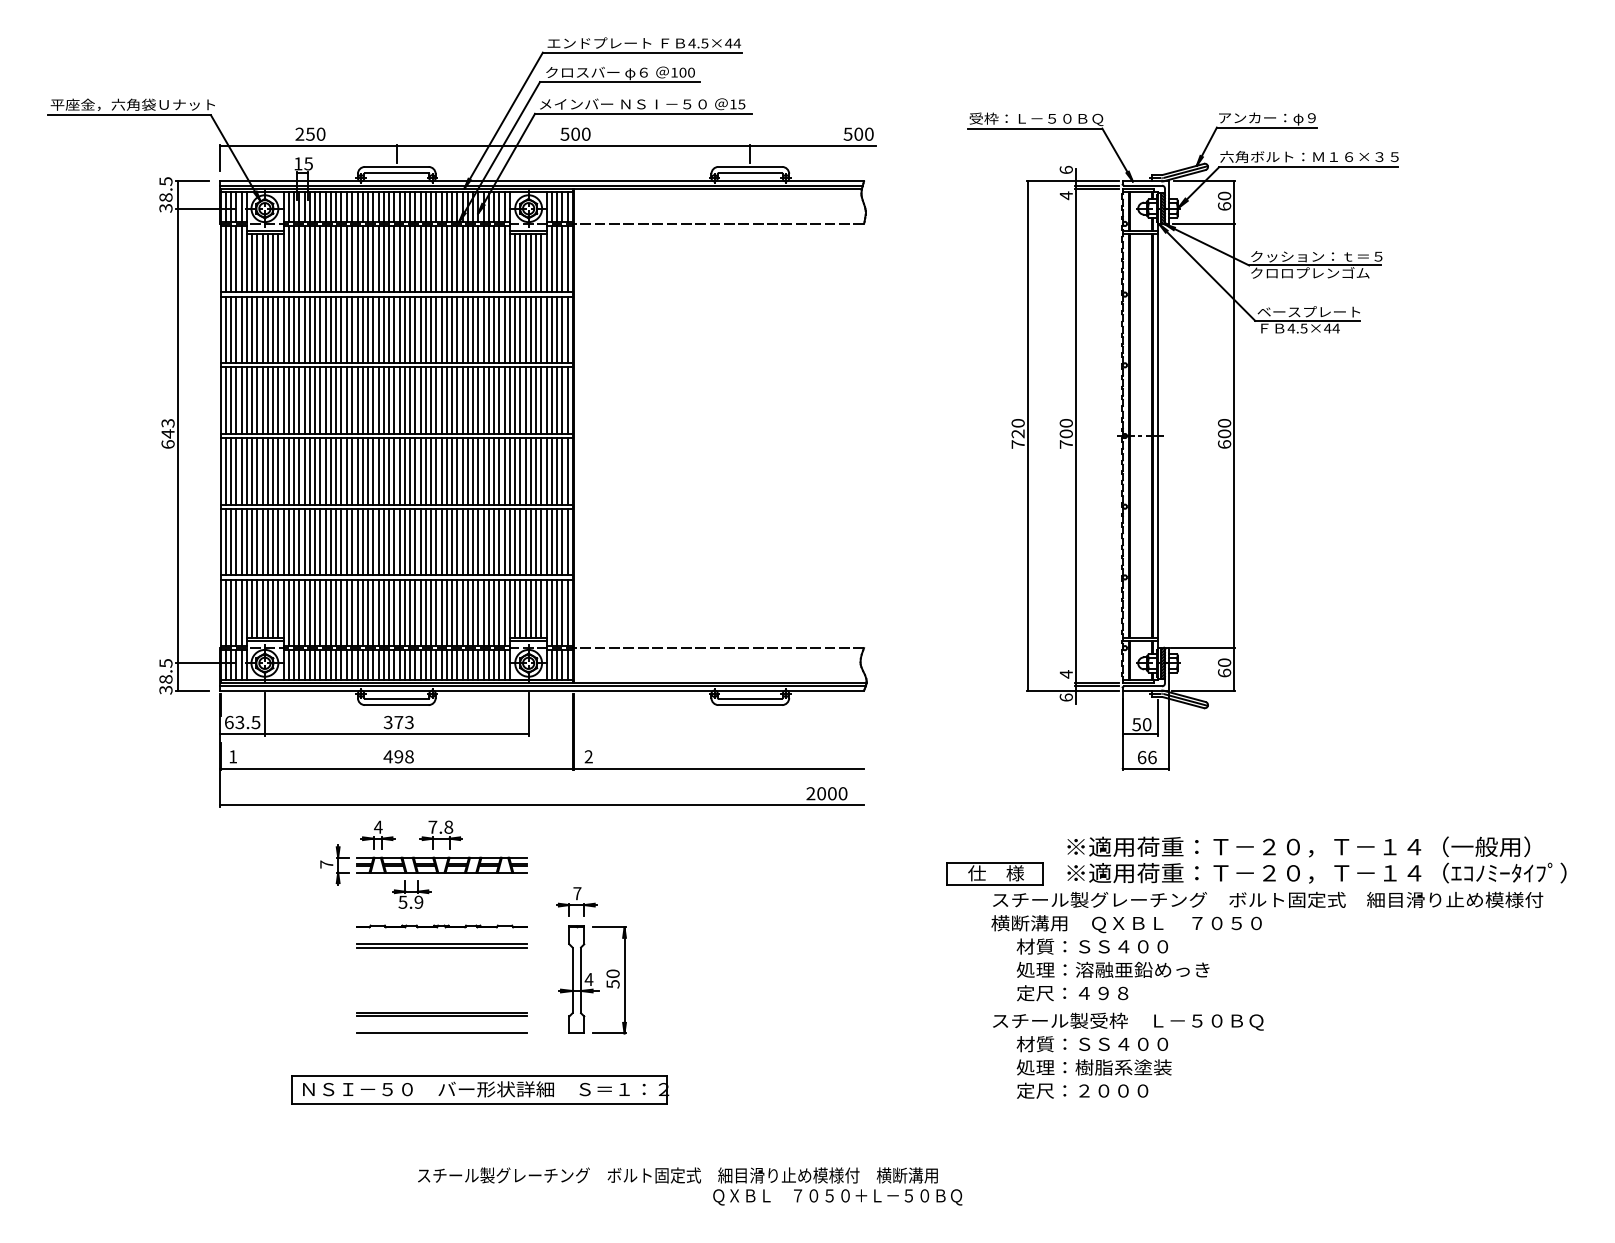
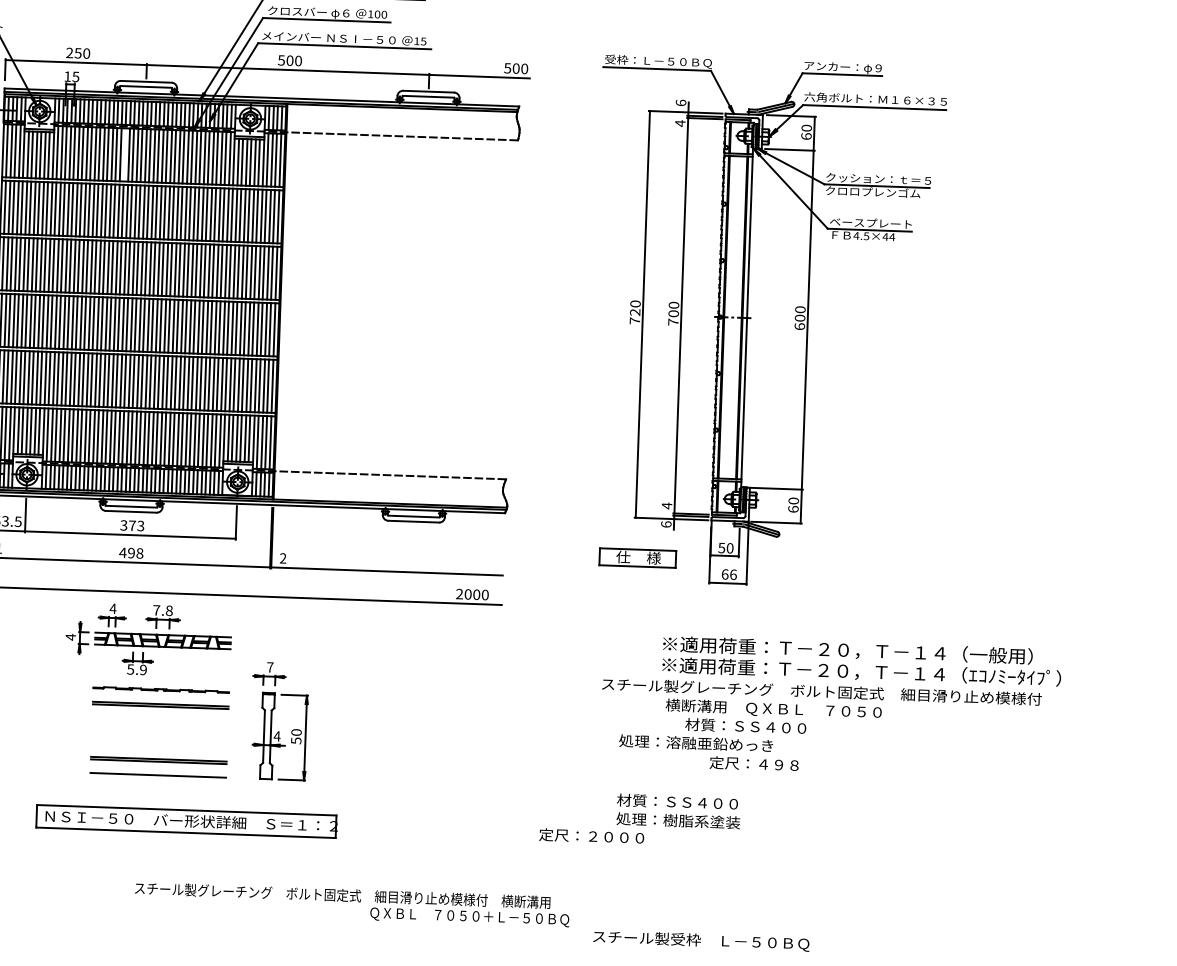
line: (372, 259) -> (124, 155), removed
text: (326, 864) -> (70, 637), 7 -> 4
part: (994, 873) -> (637, 557), moved
text: (1126, 934) -> (773, 717), moved
text: (1072, 993) -> (754, 764), moved
text: (1128, 1021) -> (701, 940), moved
text: (1082, 1090) -> (591, 836), moved

